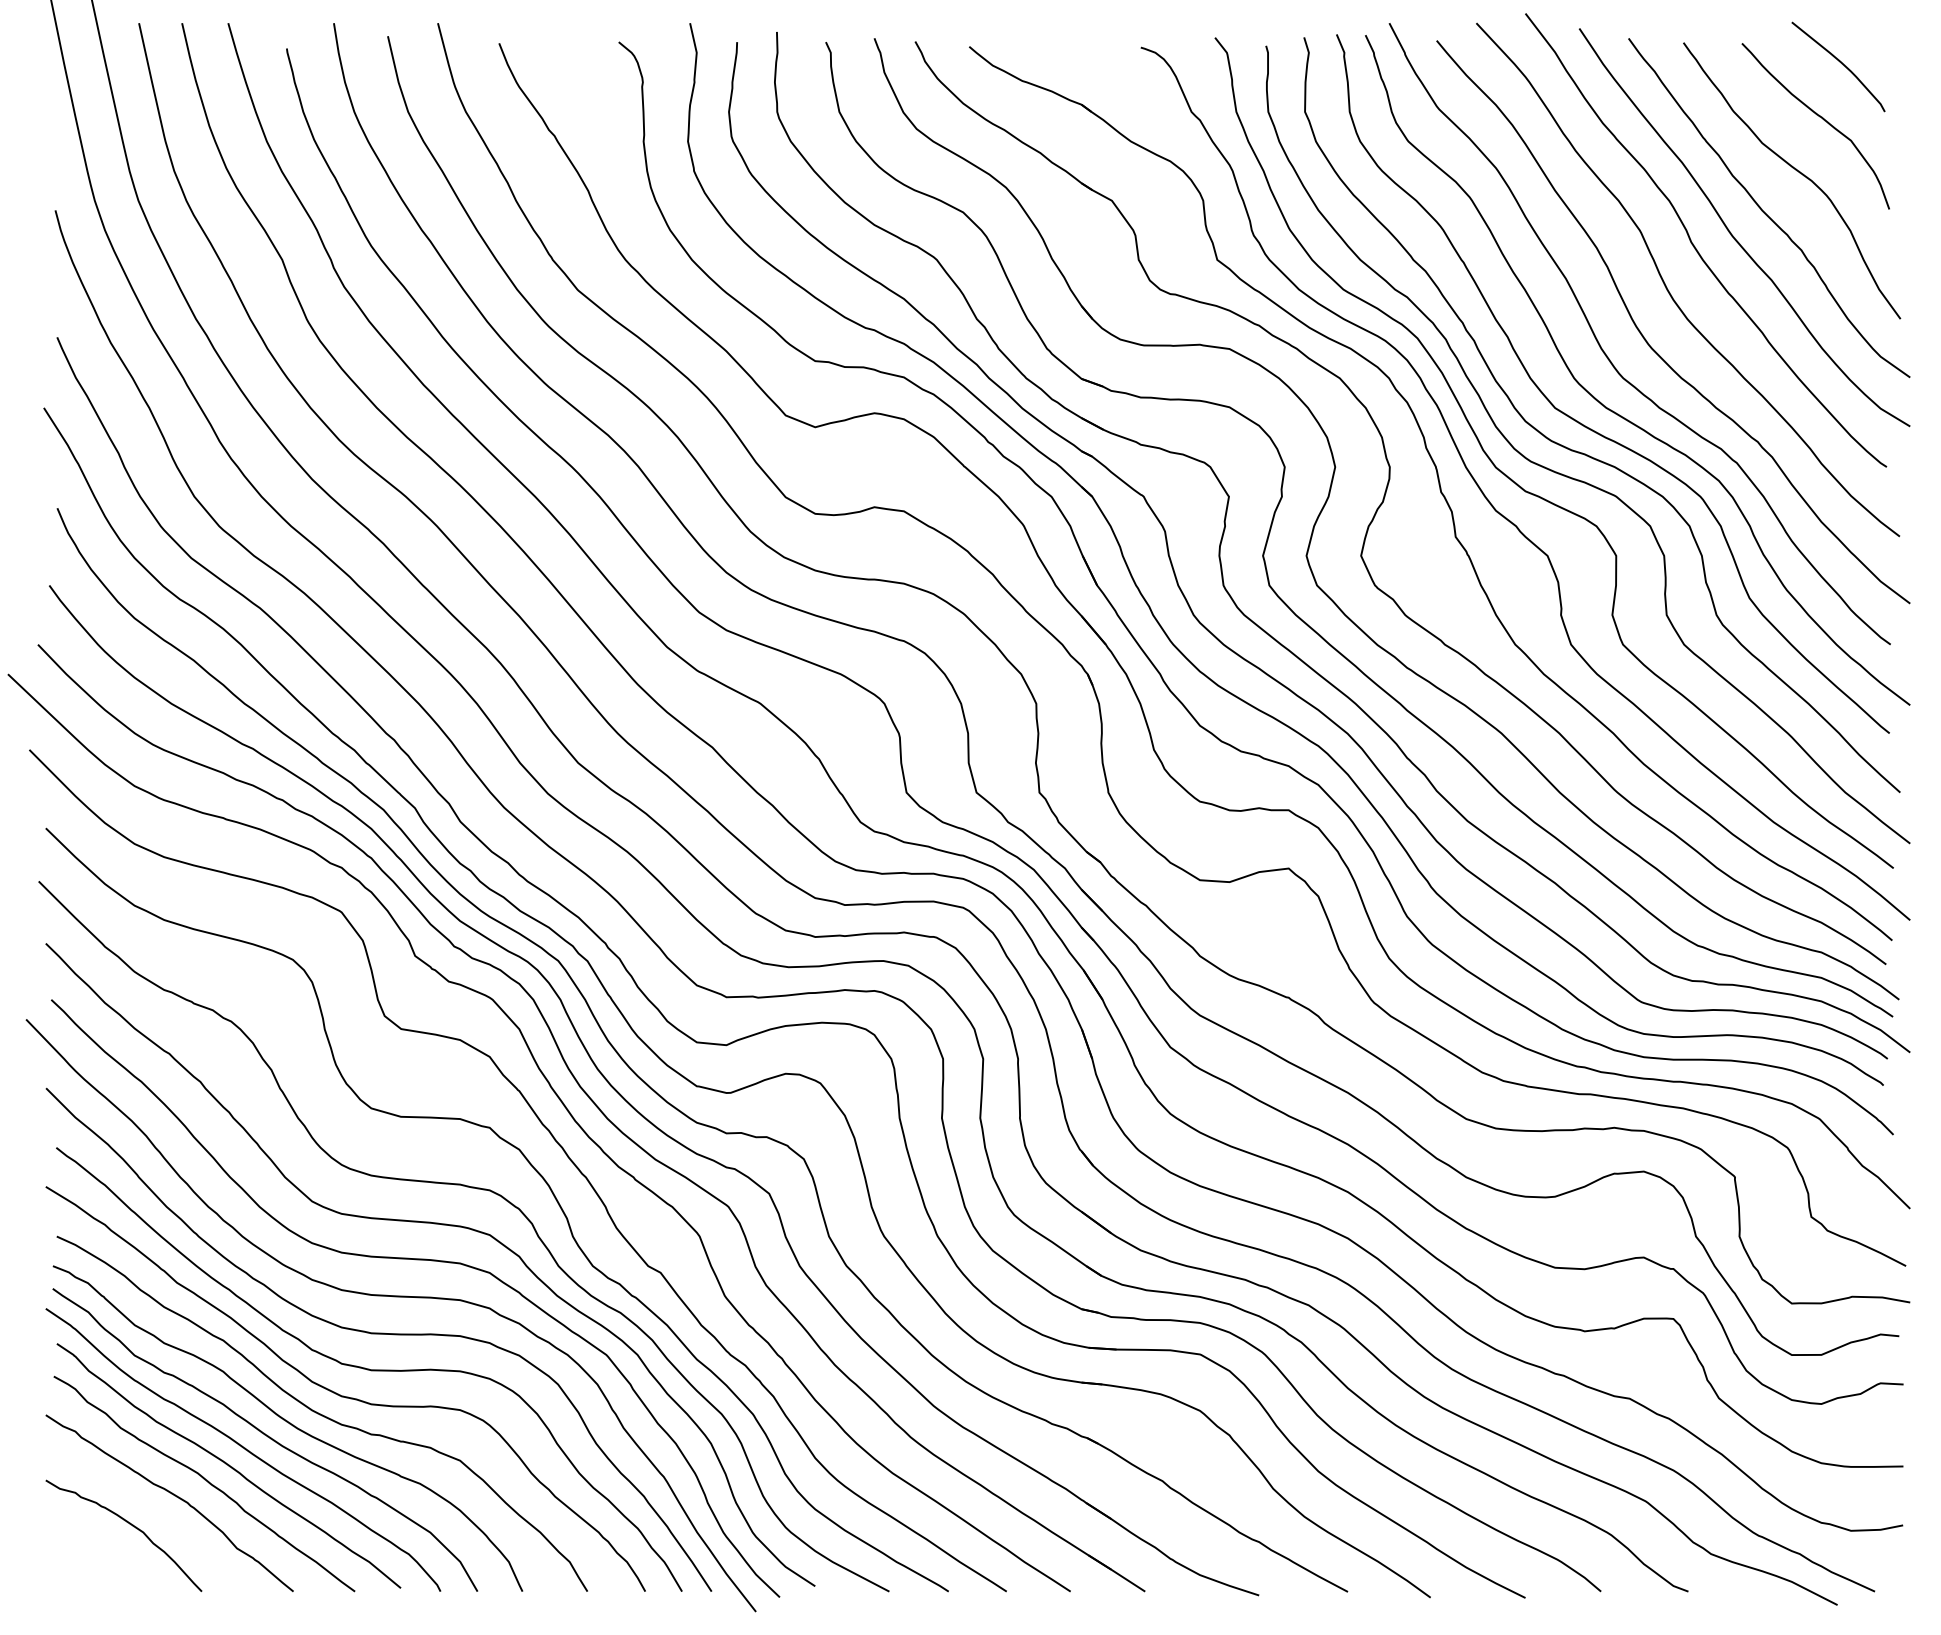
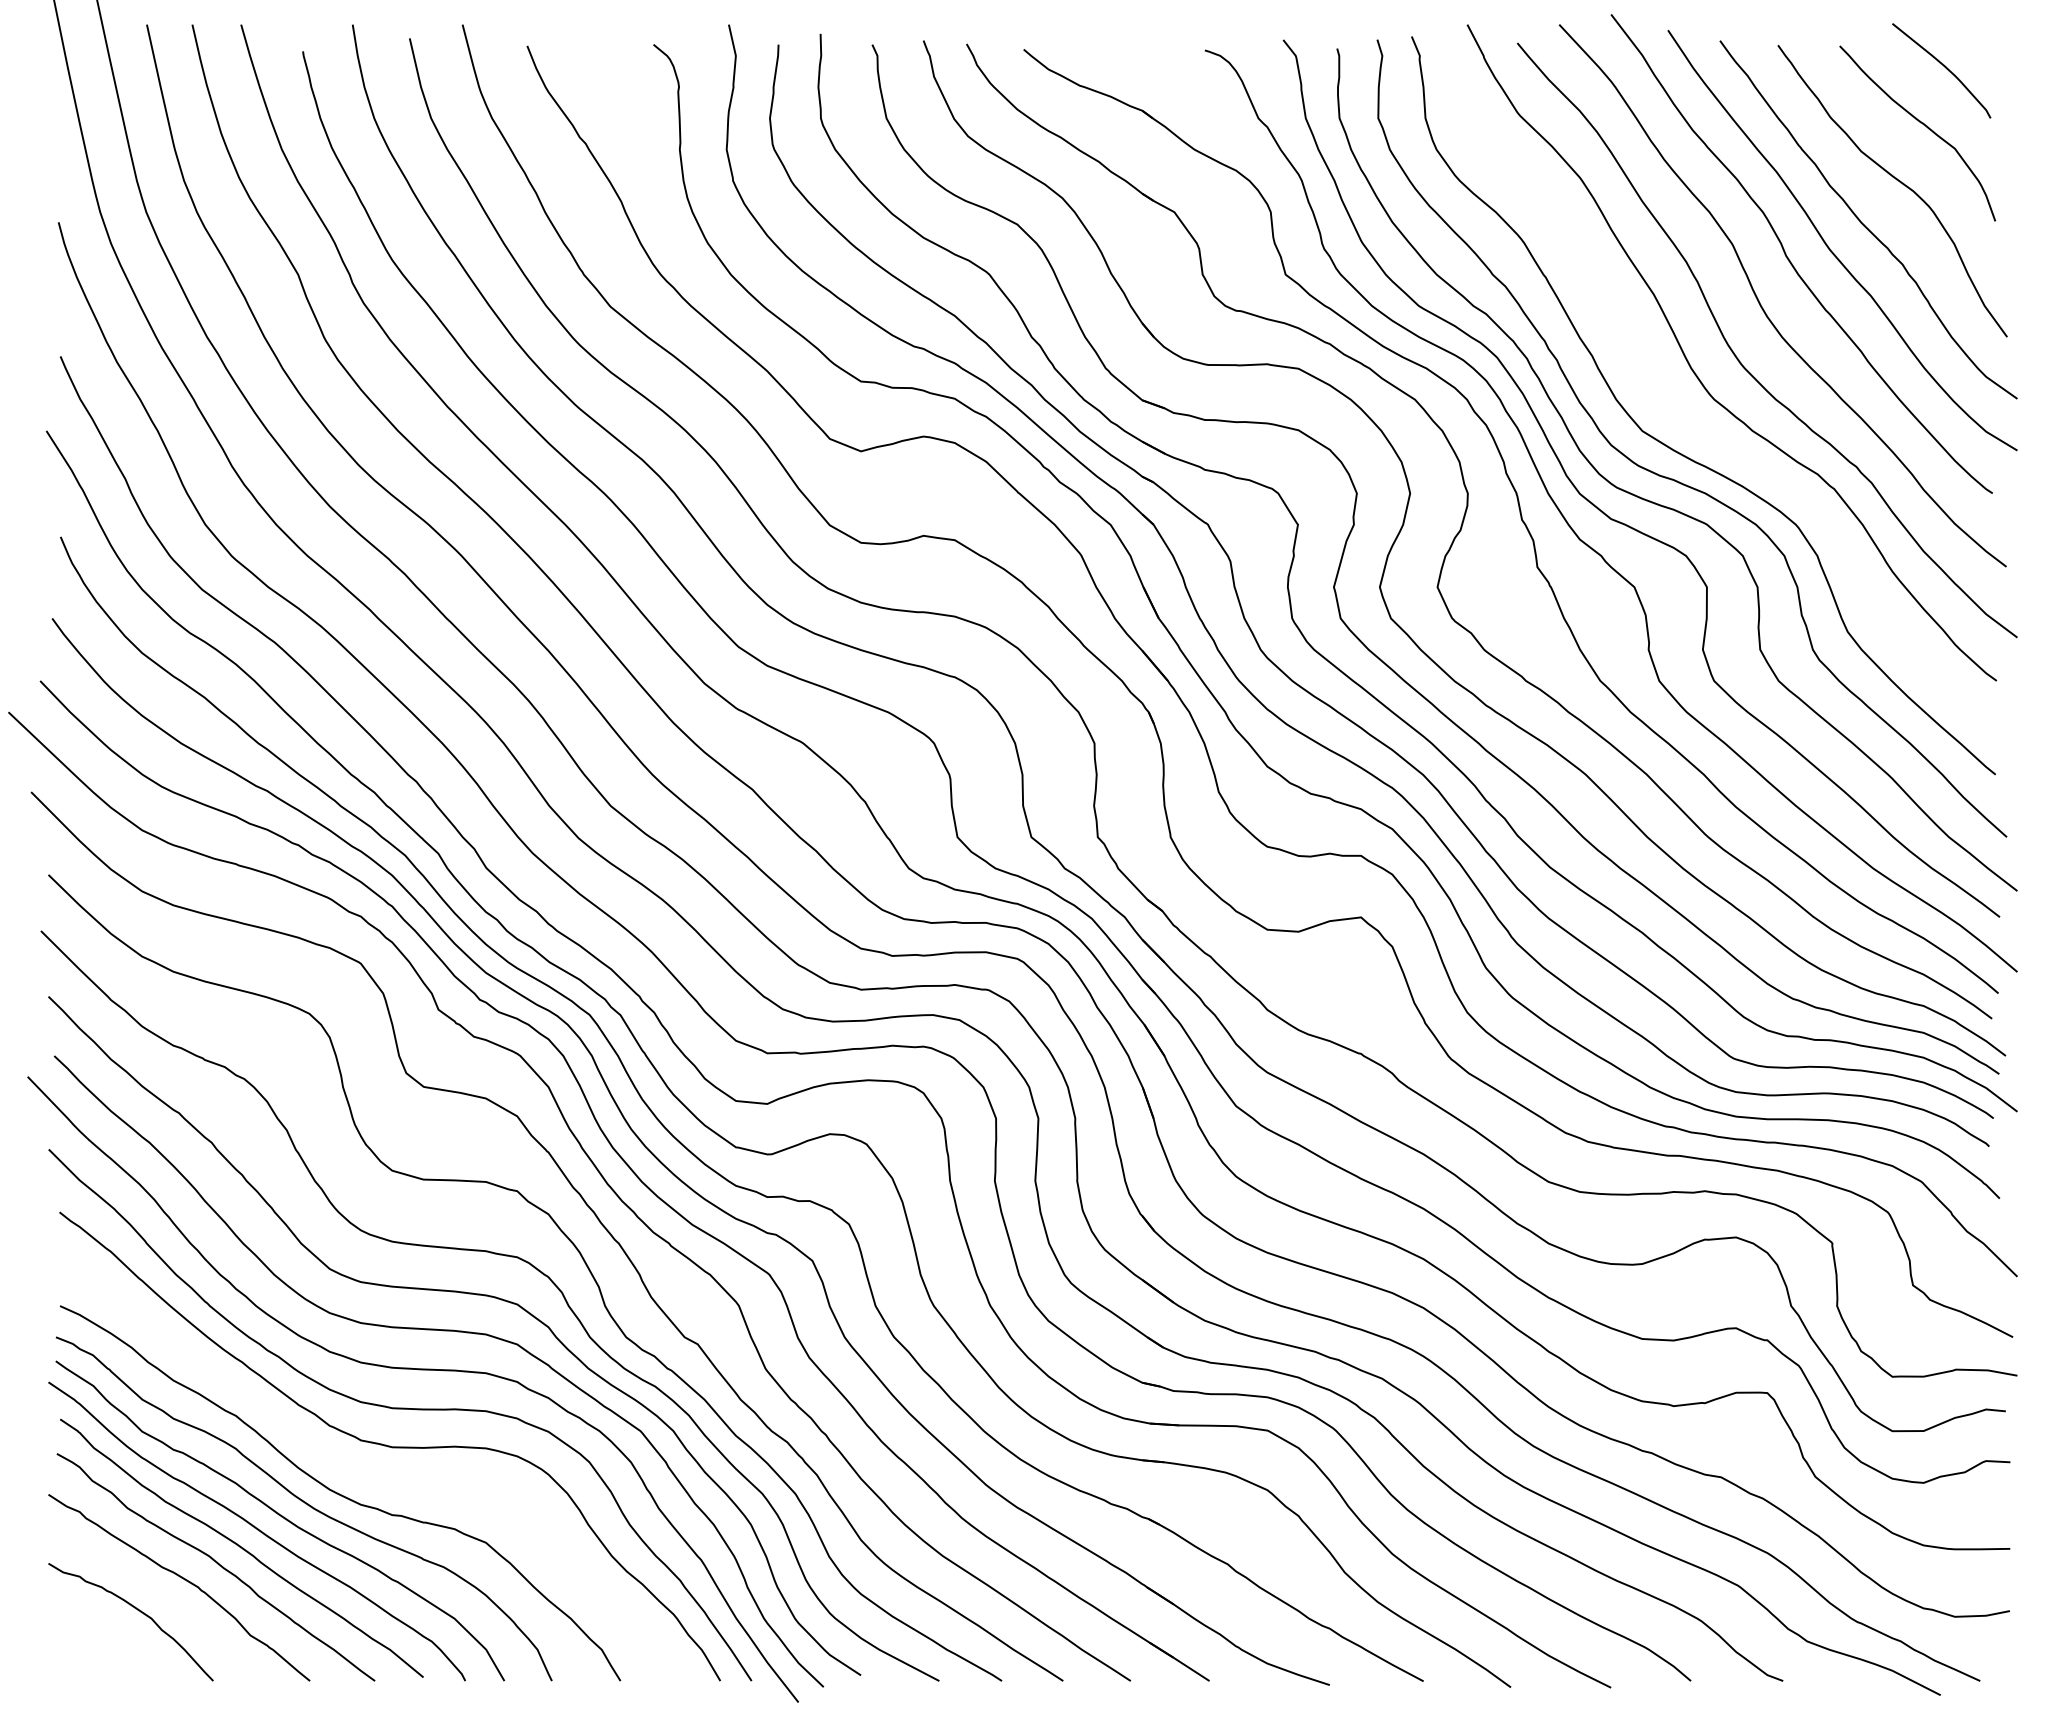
curve: (1612, 410) -> (1703, 433), removed
curve: (346, 1396) -> (365, 1474), removed

